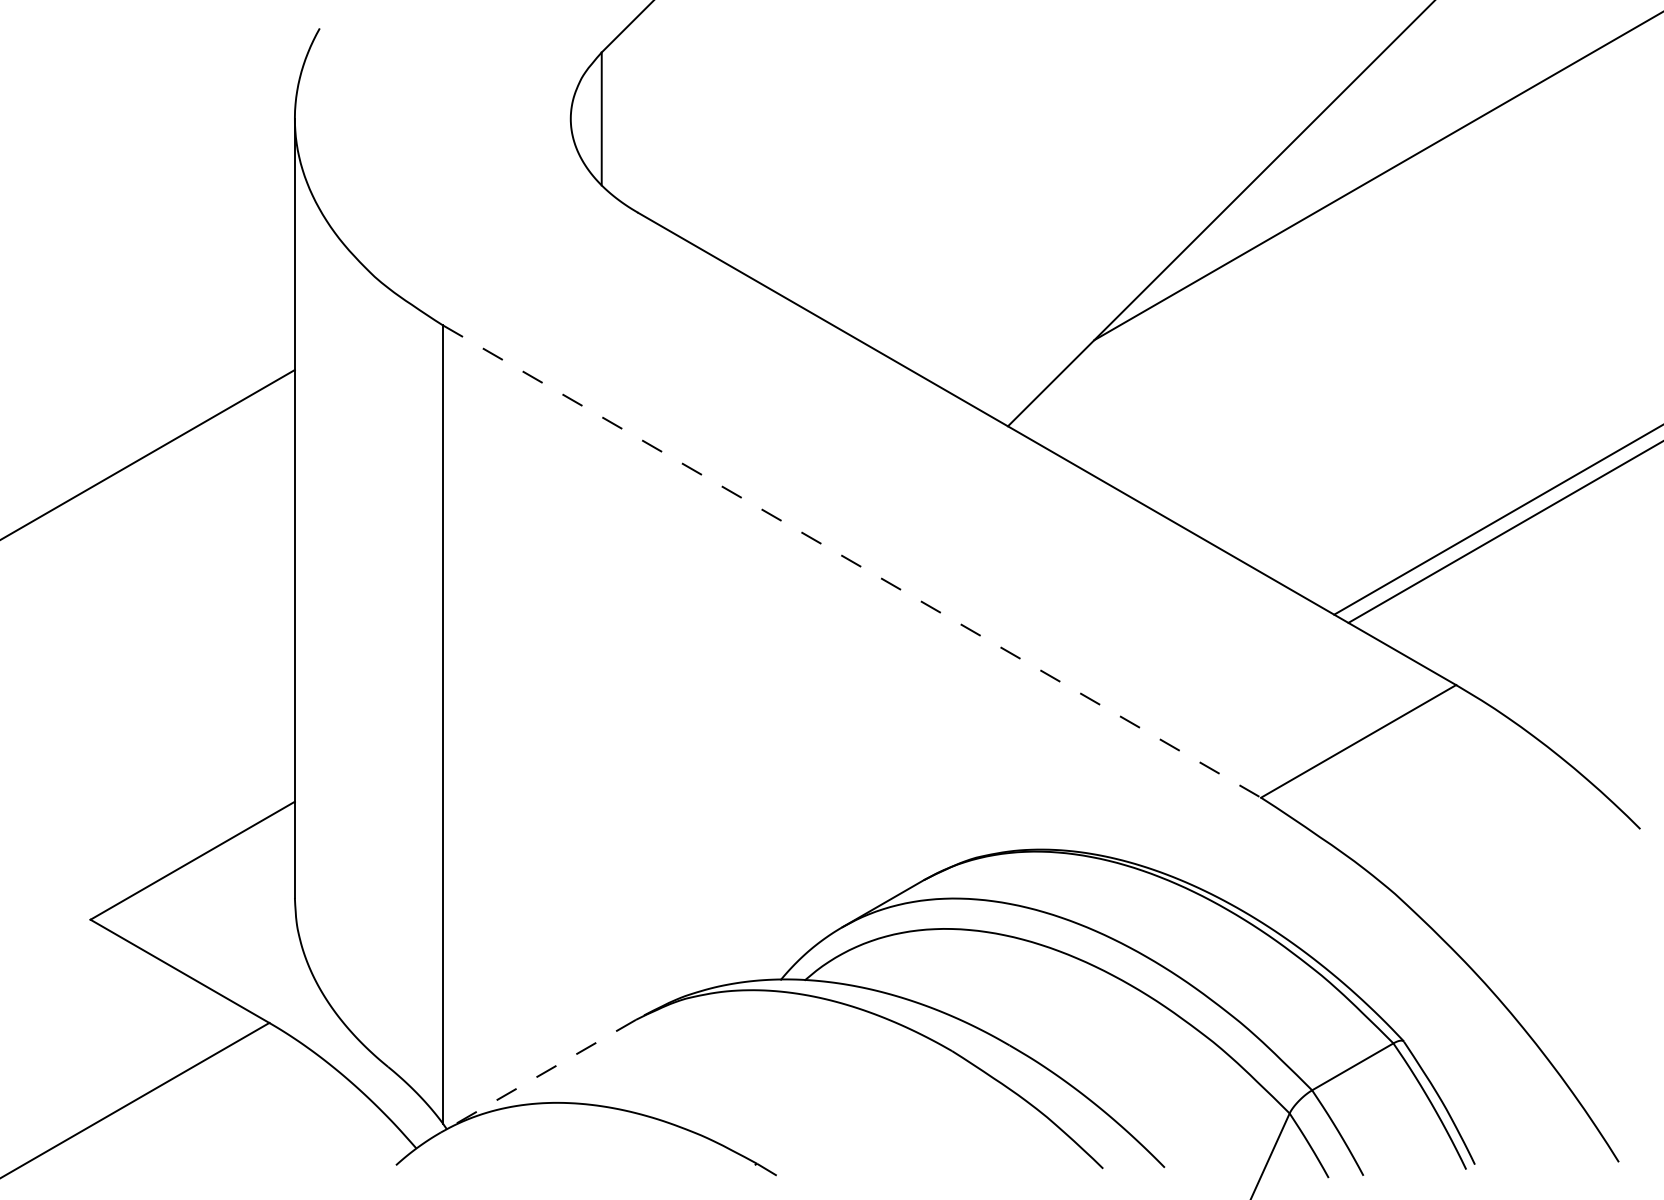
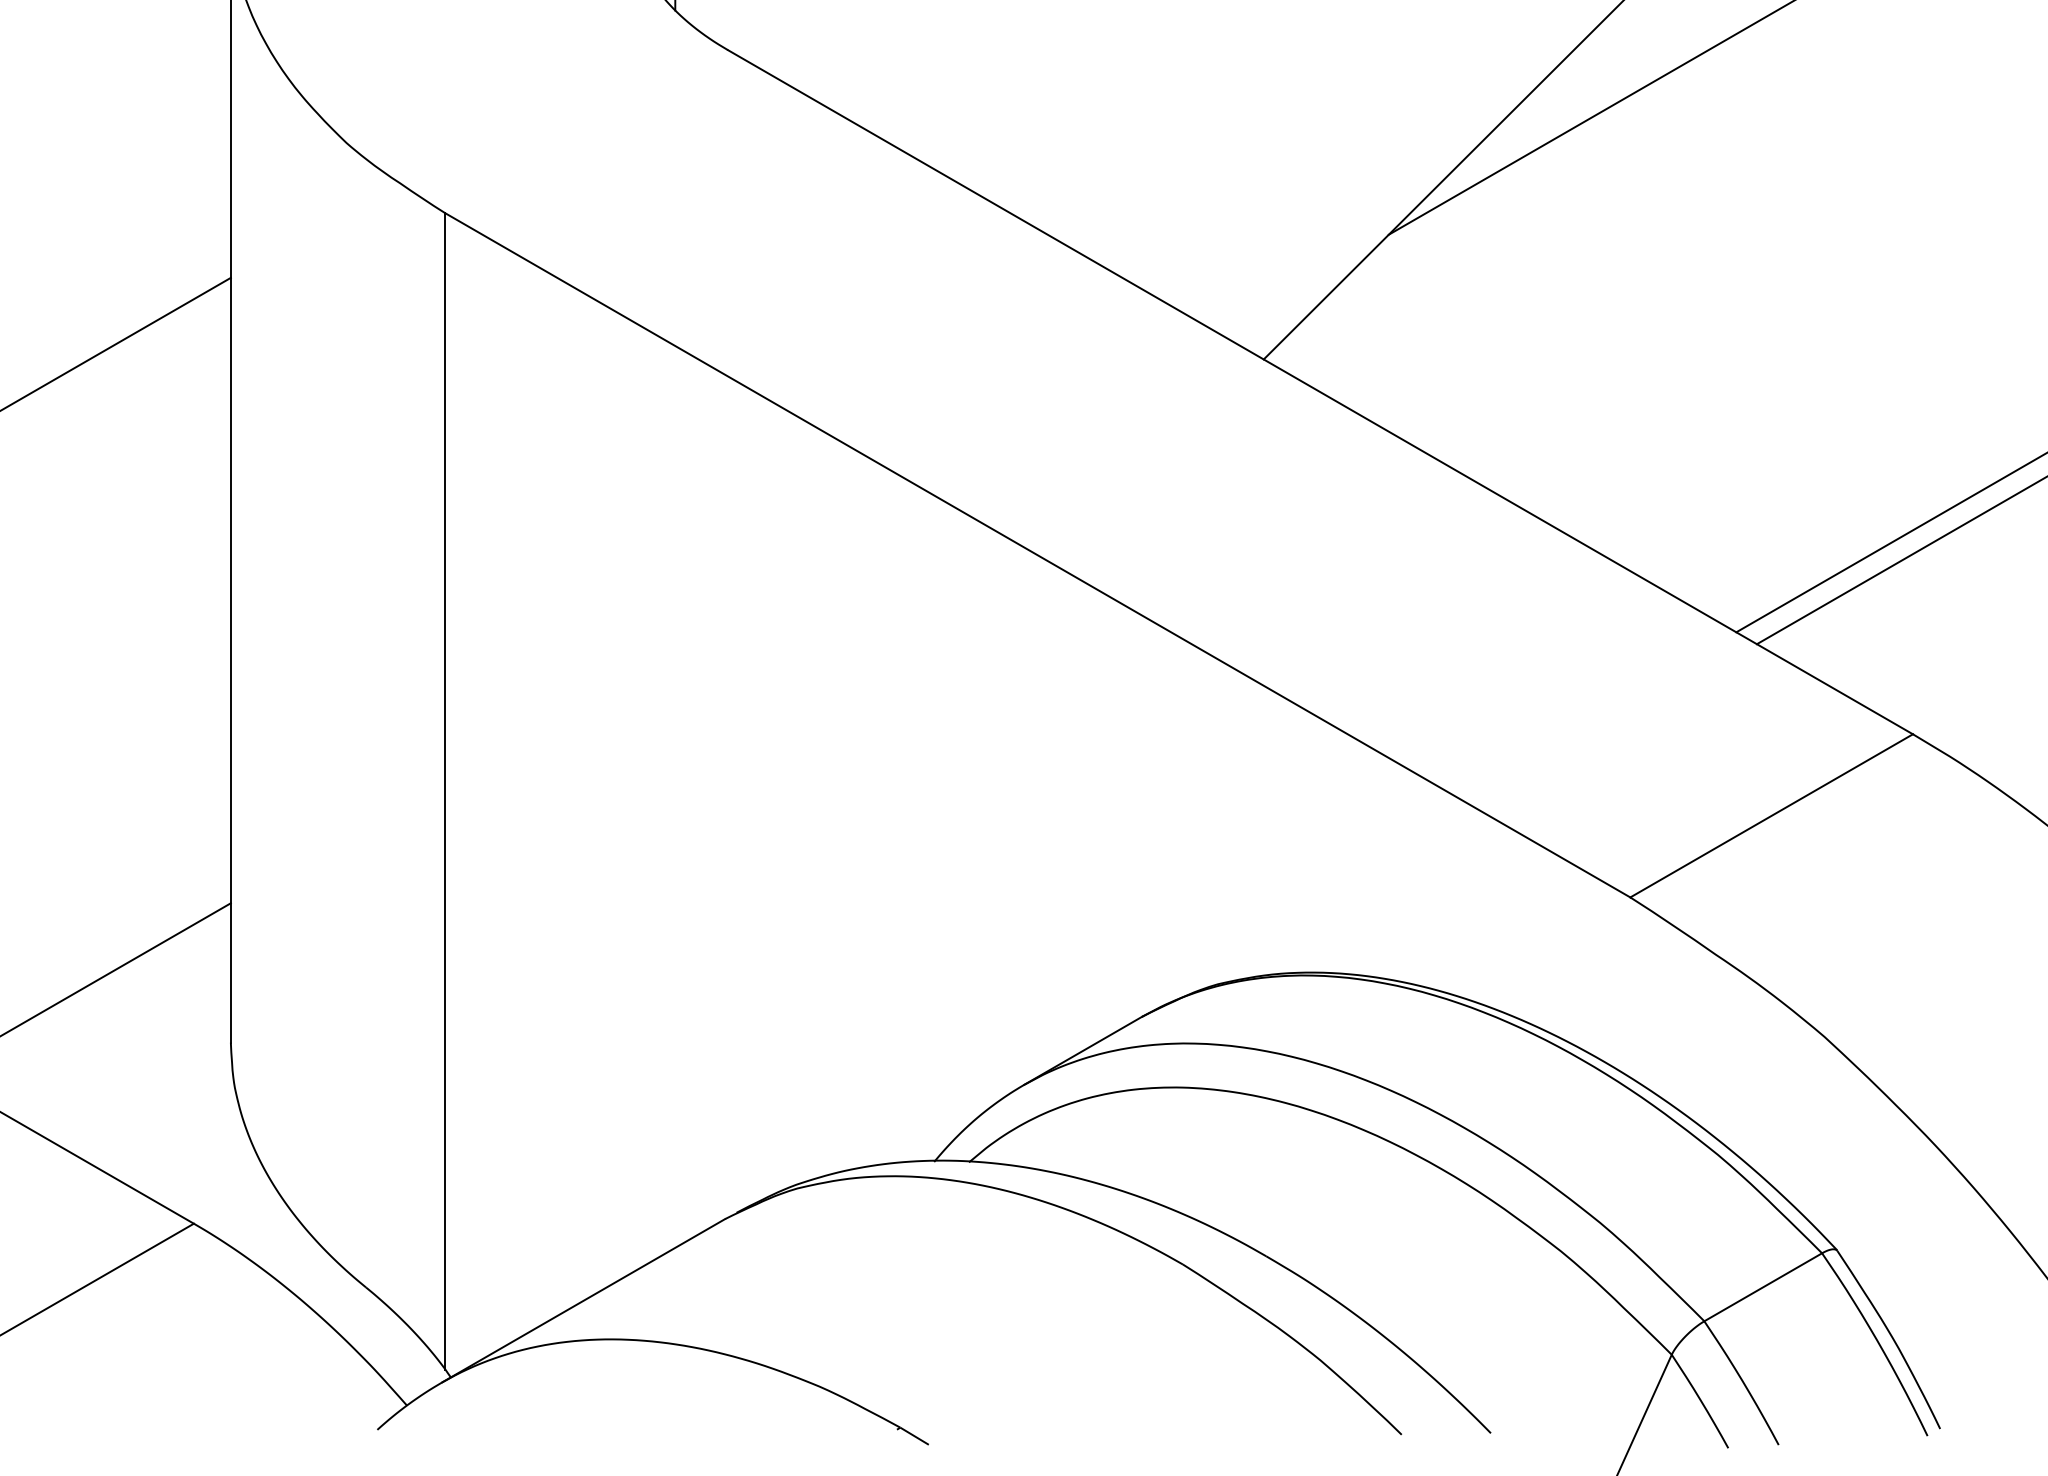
line: (852, 561) -> (1038, 555), dashed -> solid
line: (538, 1076) -> (583, 1301), dashed -> solid

